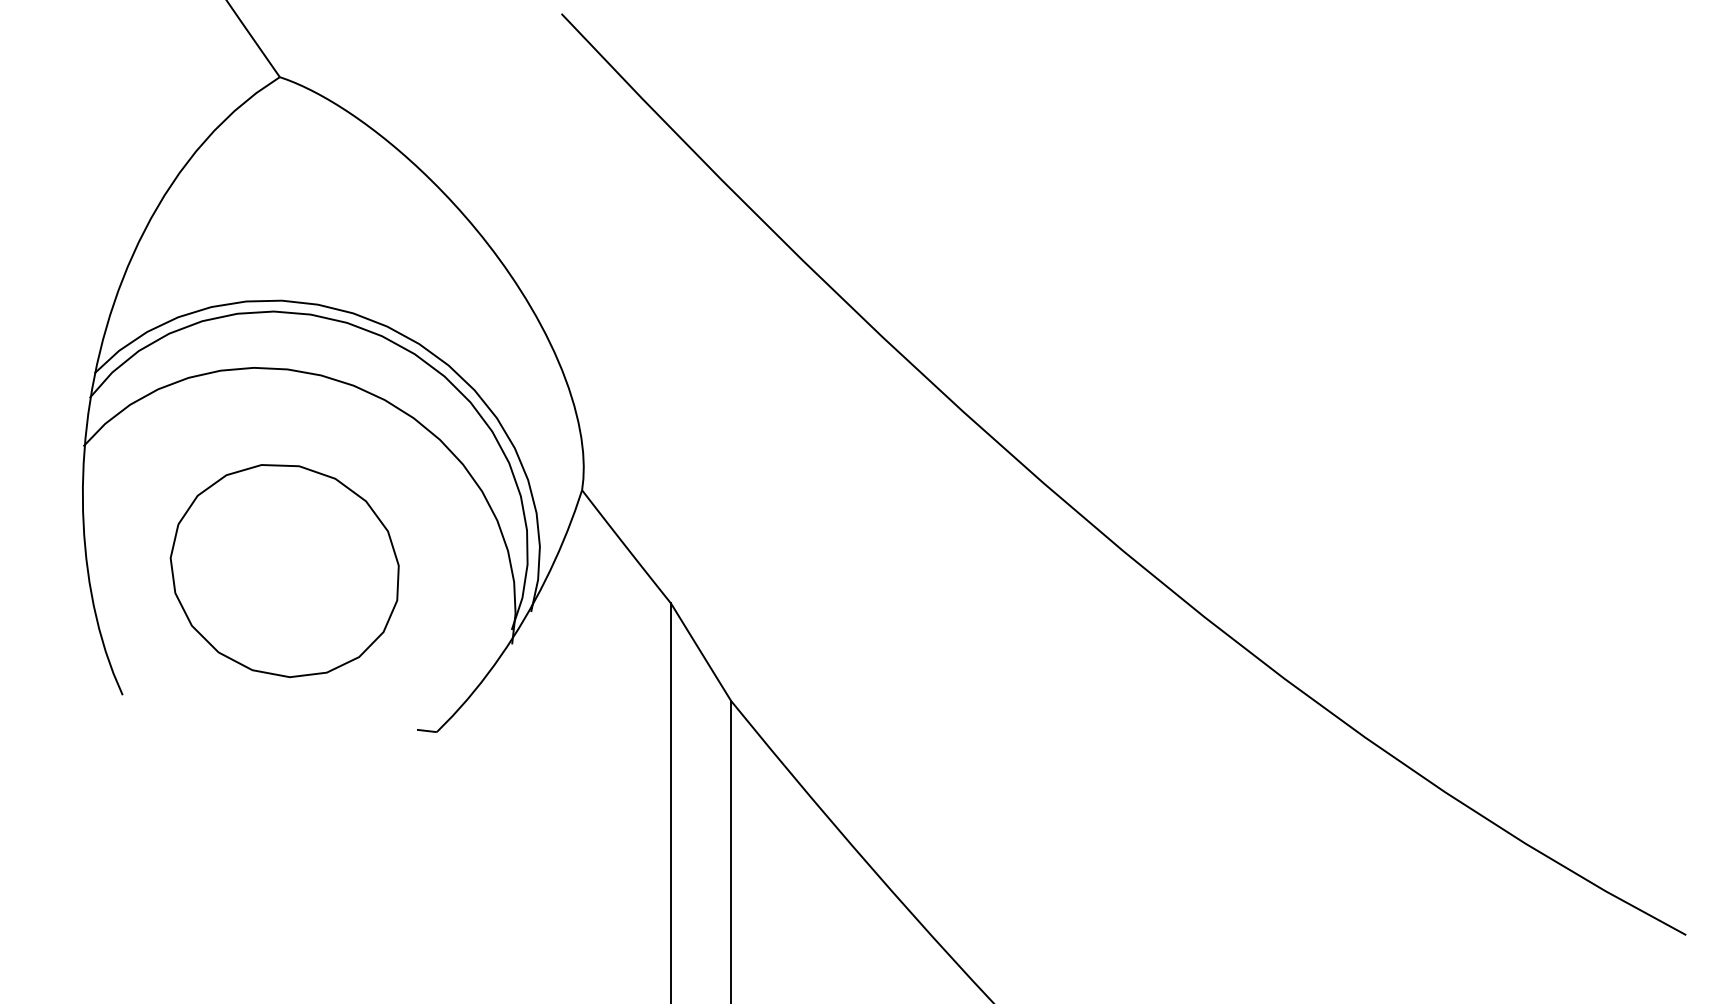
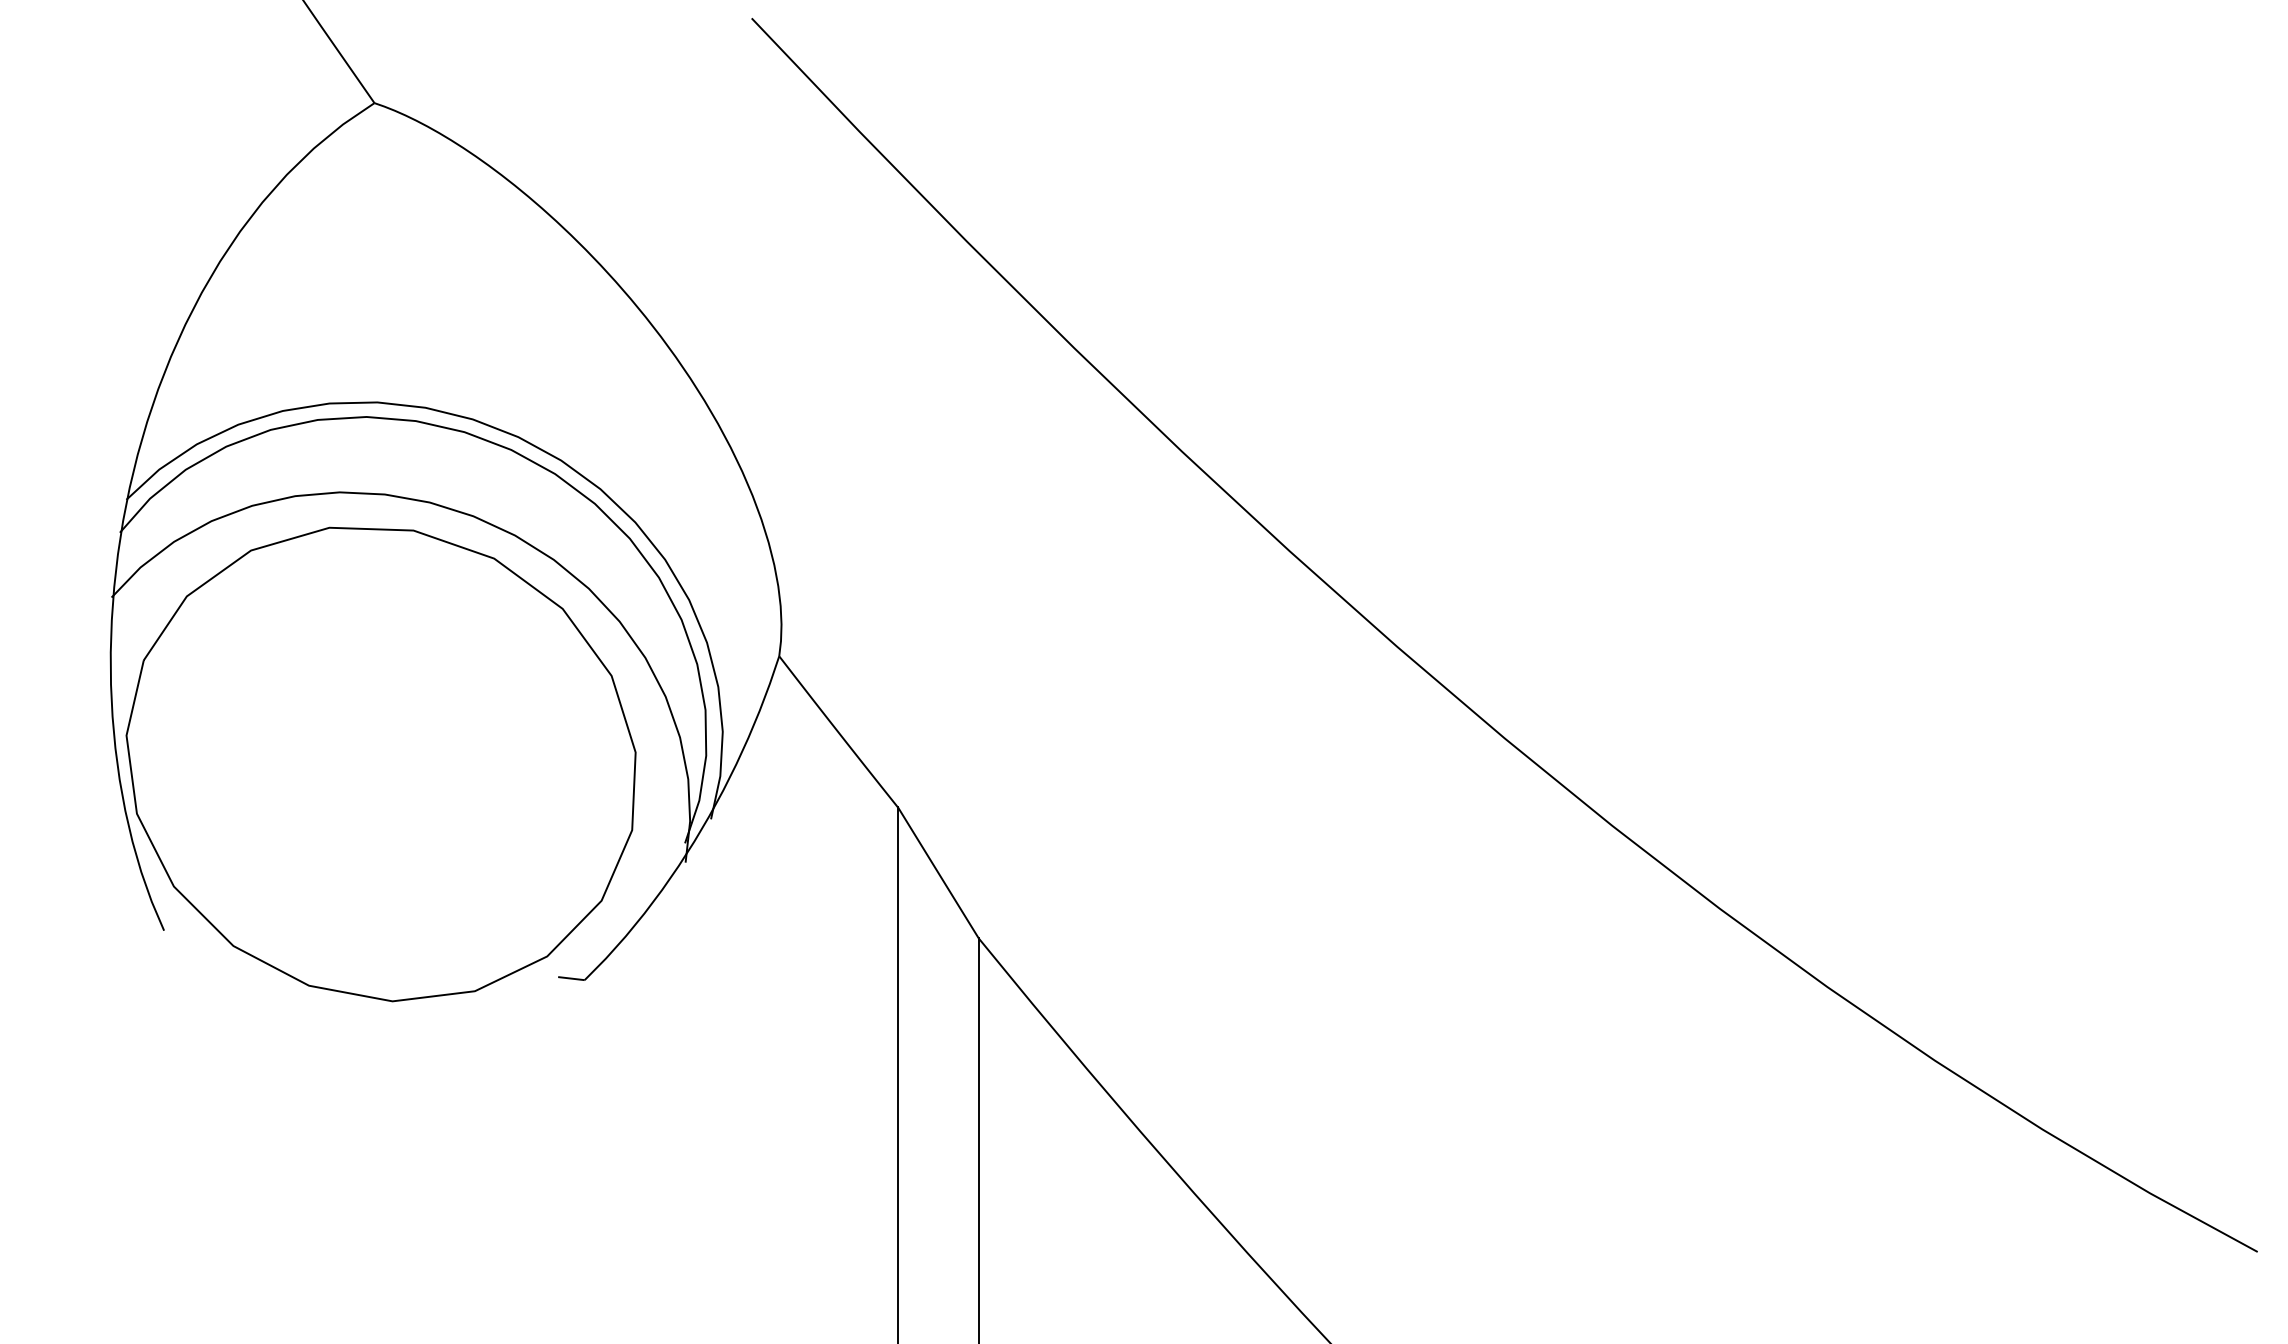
part: (284, 571) -> (380, 764), size x1.67

